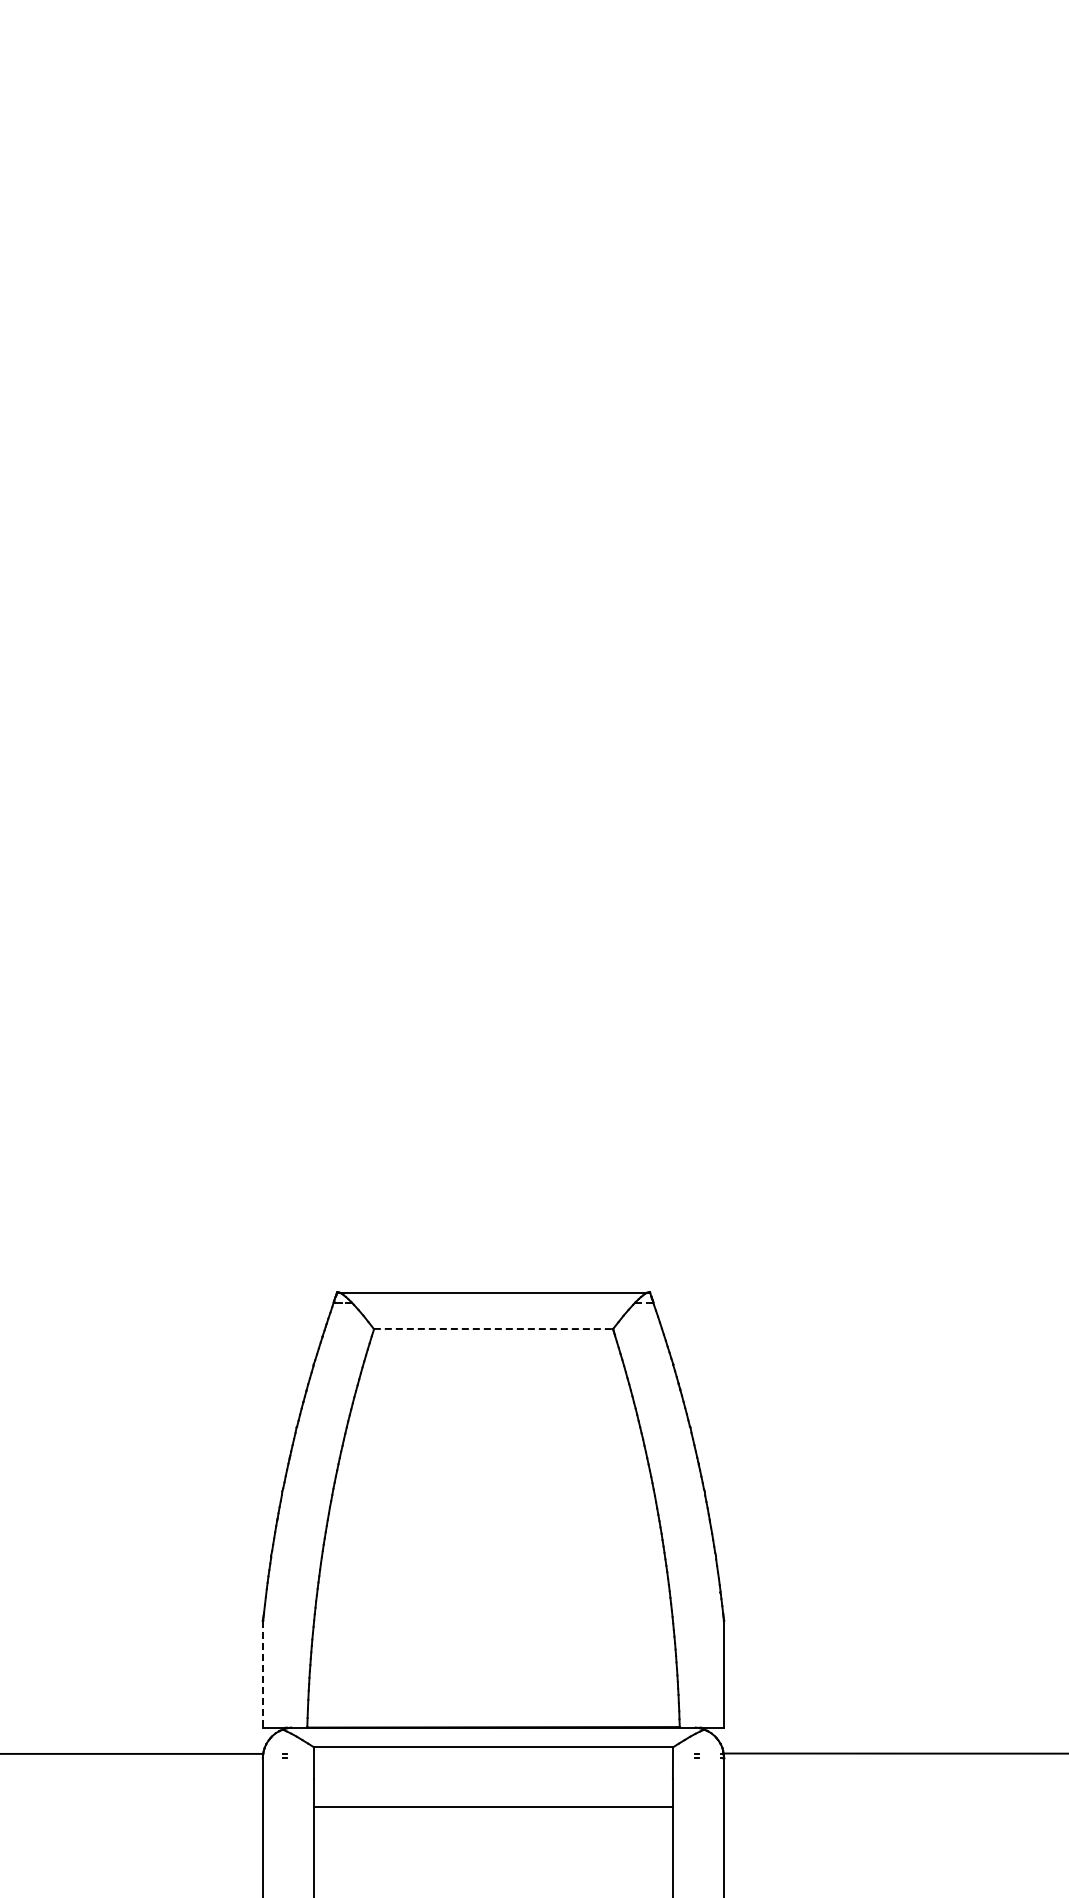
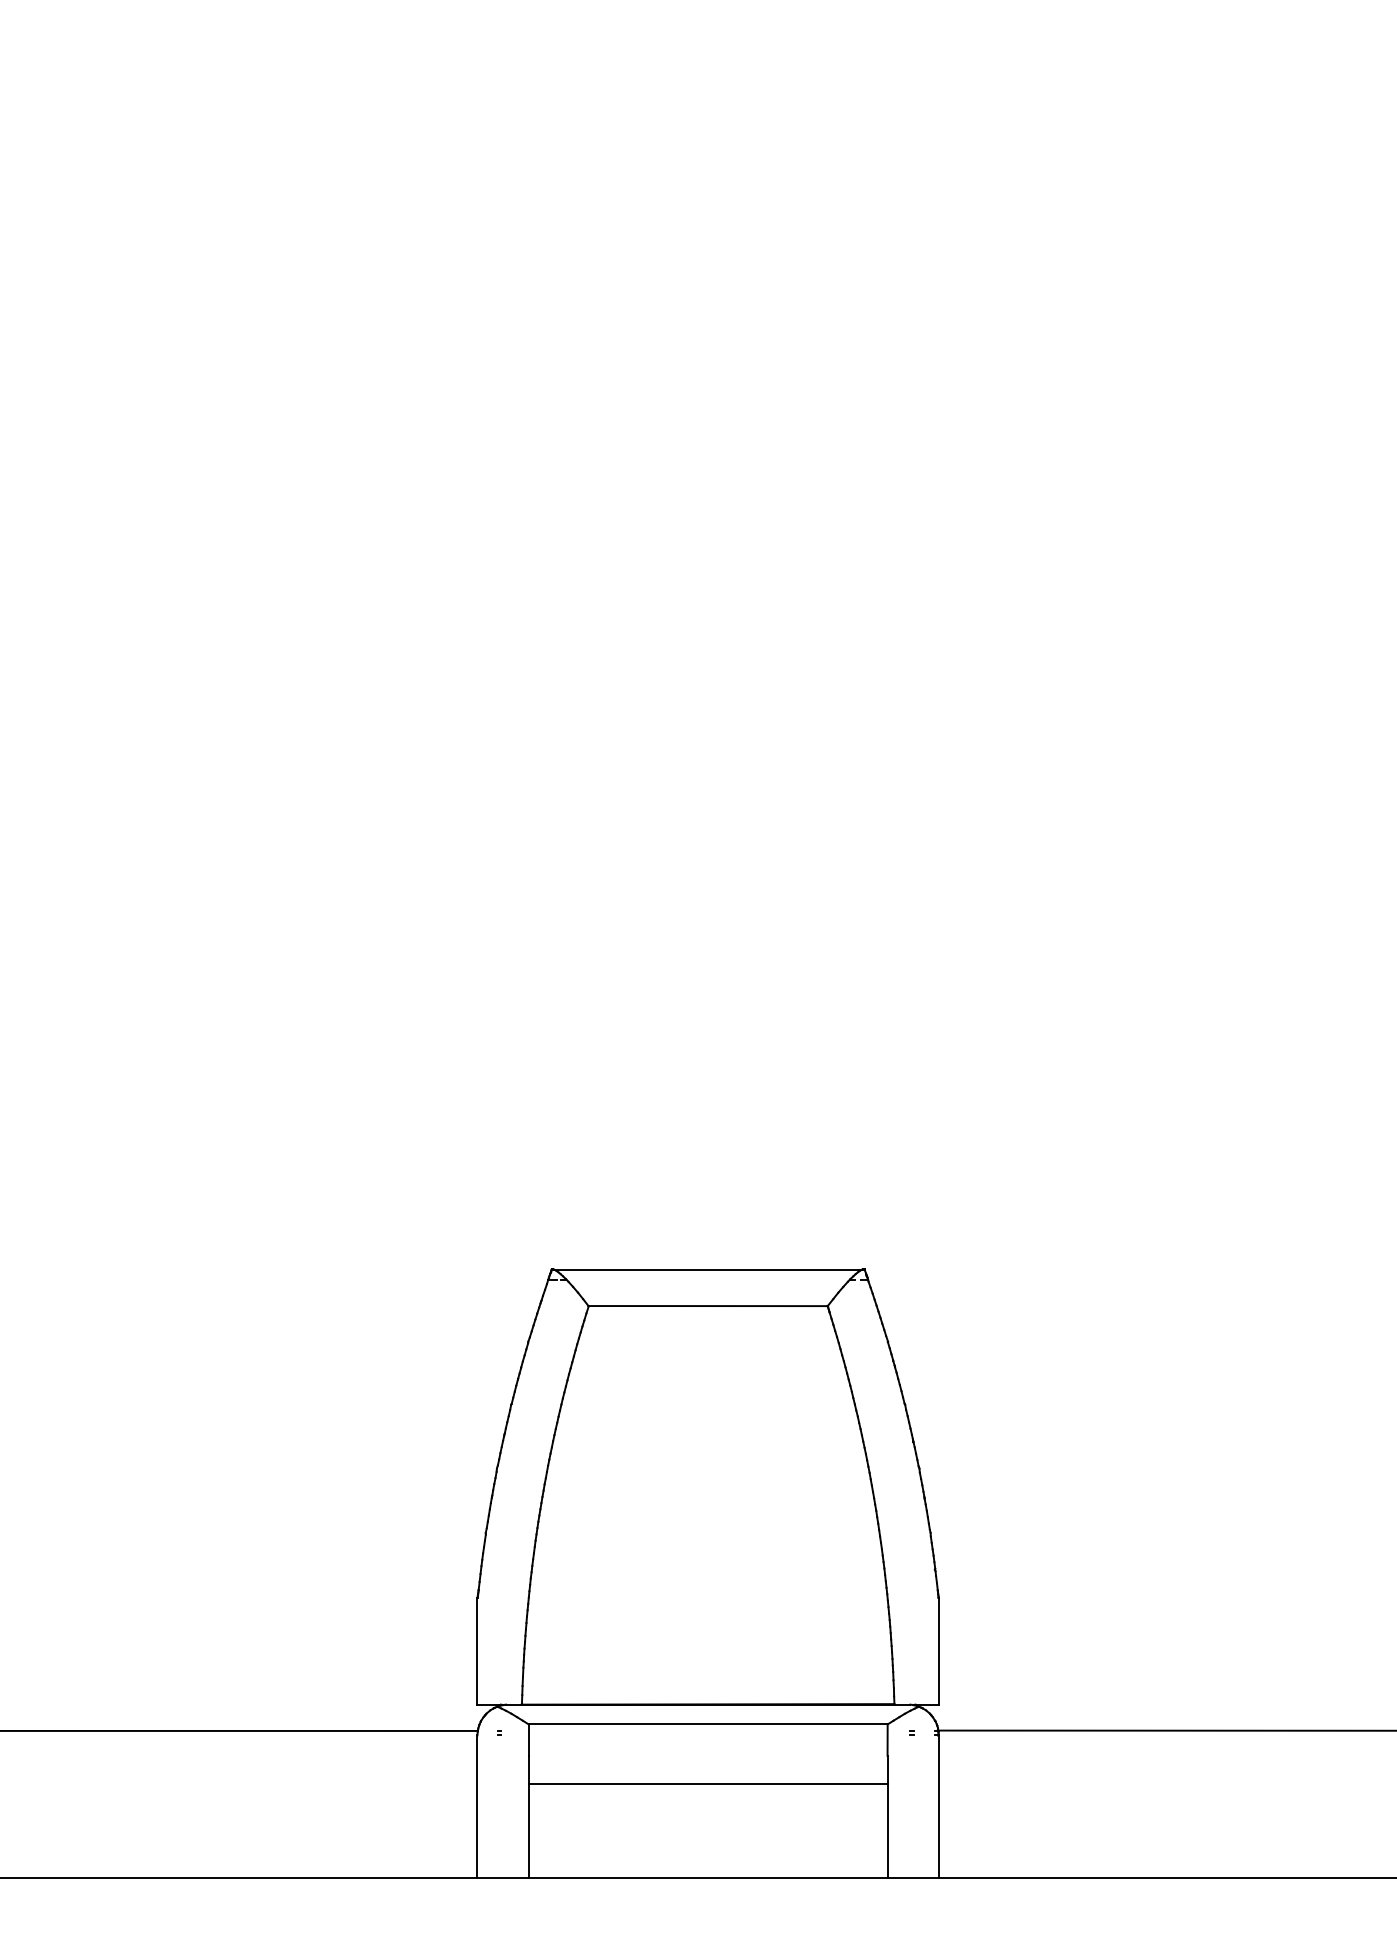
line: (493, 1329) -> (708, 1306), dashed -> solid
line: (262, 1674) -> (477, 1651), dashed -> solid

